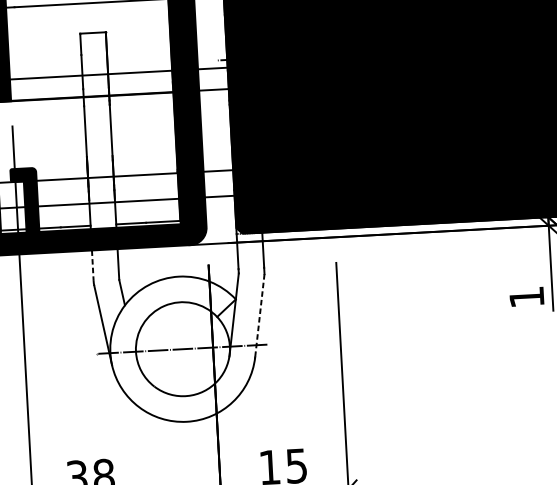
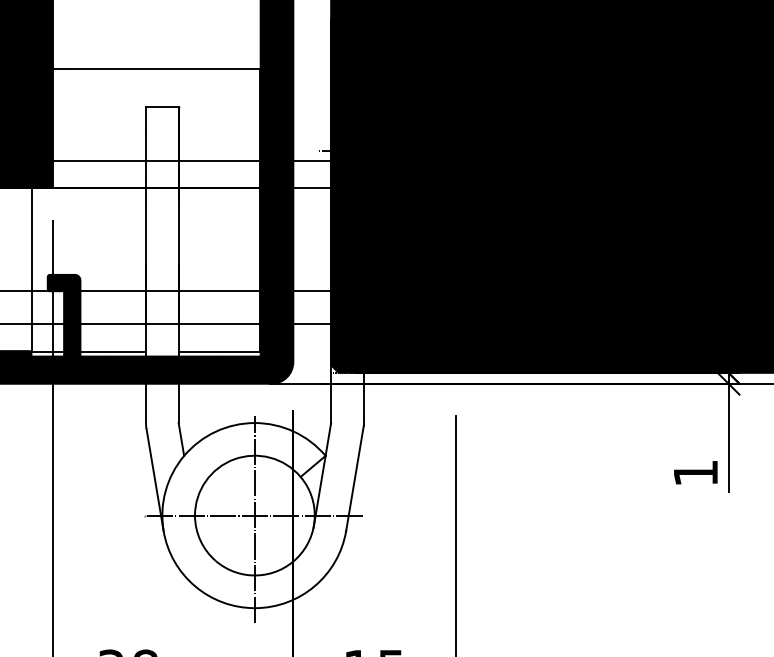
line: (93, 265) -> (146, 403), dashed -> solid
line: (259, 315) -> (354, 478), dashed -> solid
line: (182, 351) -> (254, 518), added

